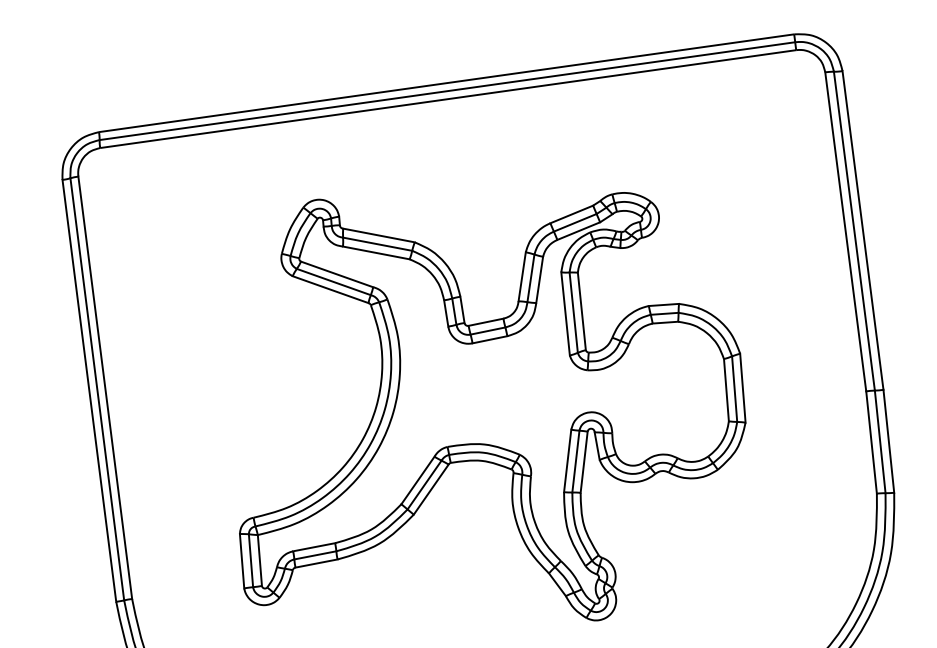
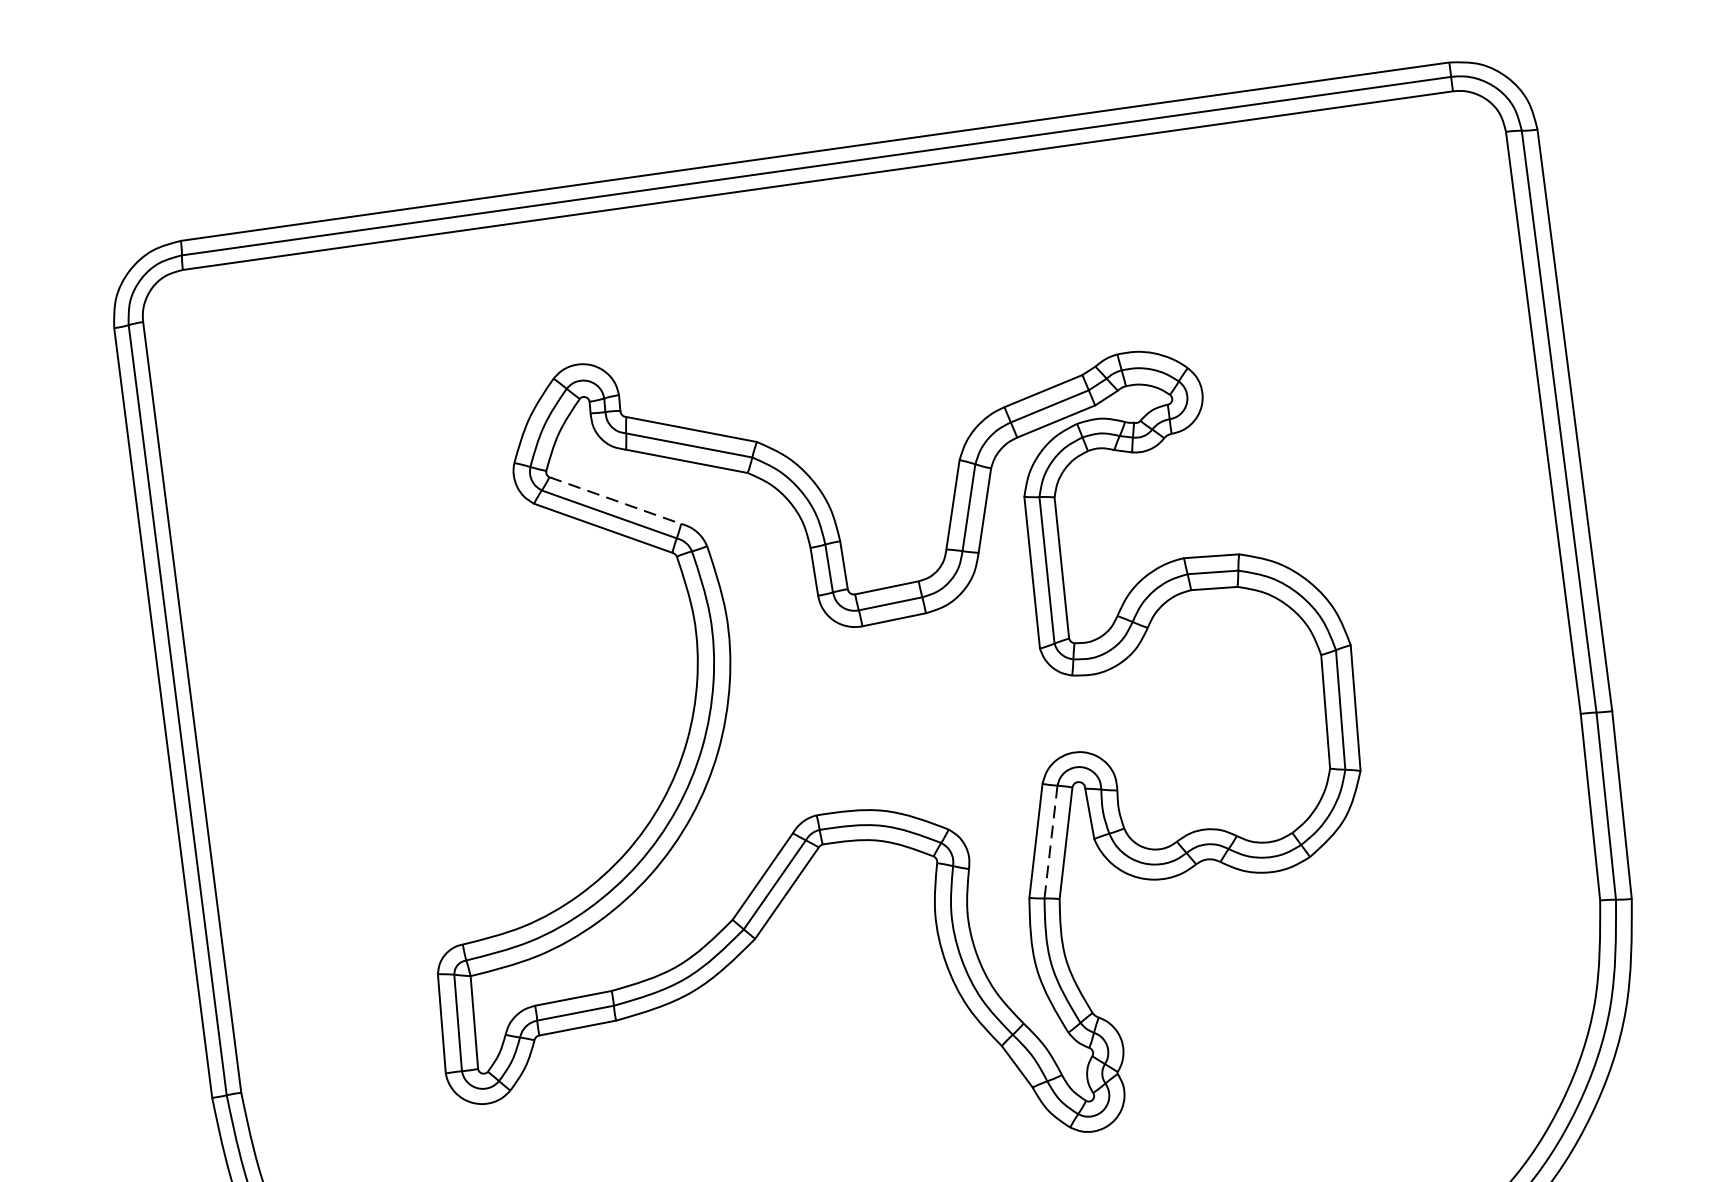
line: (337, 274) -> (615, 500), solid -> dashed
line: (575, 462) -> (1050, 843), solid -> dashed

